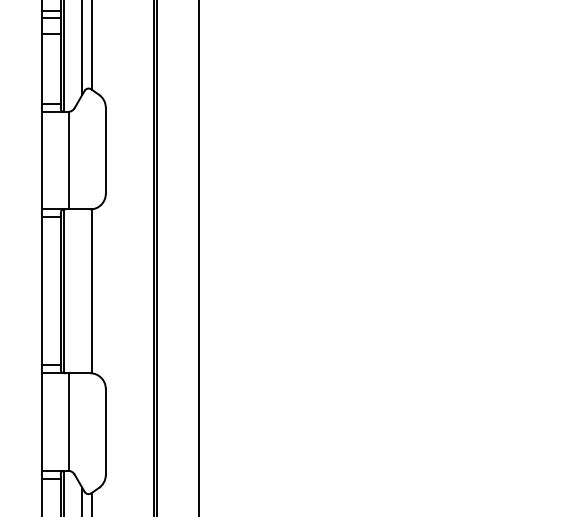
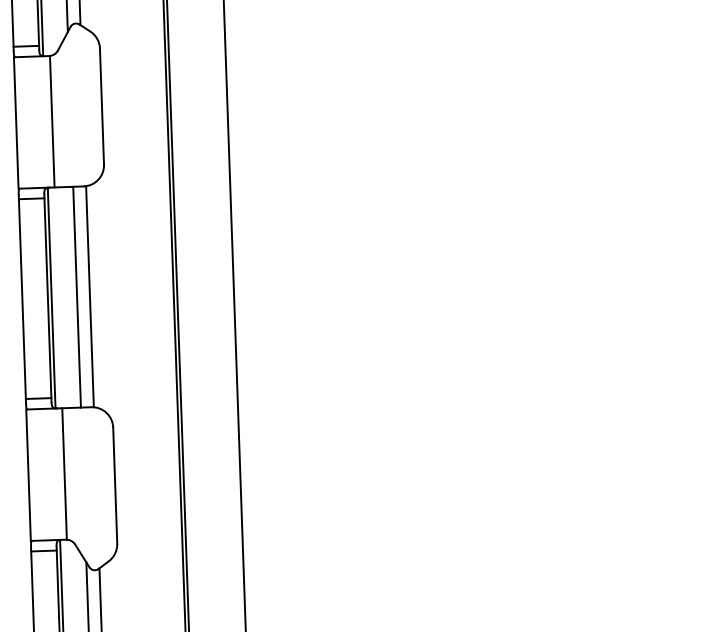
line: (82, 291) -> (77, 297), added

